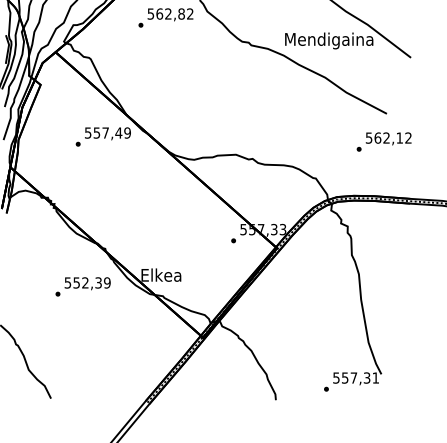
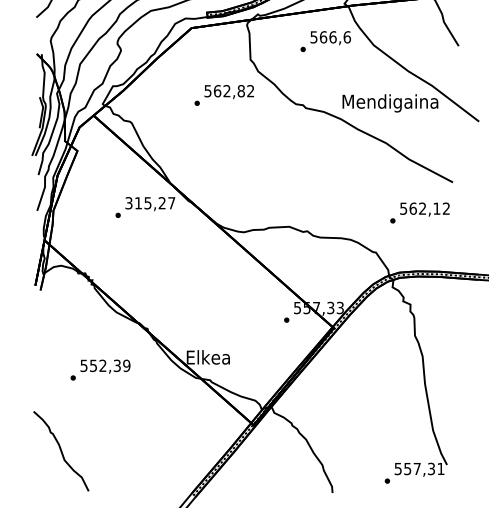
text: (165, 18) -> (223, 95), moved
text: (108, 133) -> (150, 203), 557,49 -> 315,27
text: (383, 141) -> (419, 212), moved
text: (83, 286) -> (100, 369), moved

